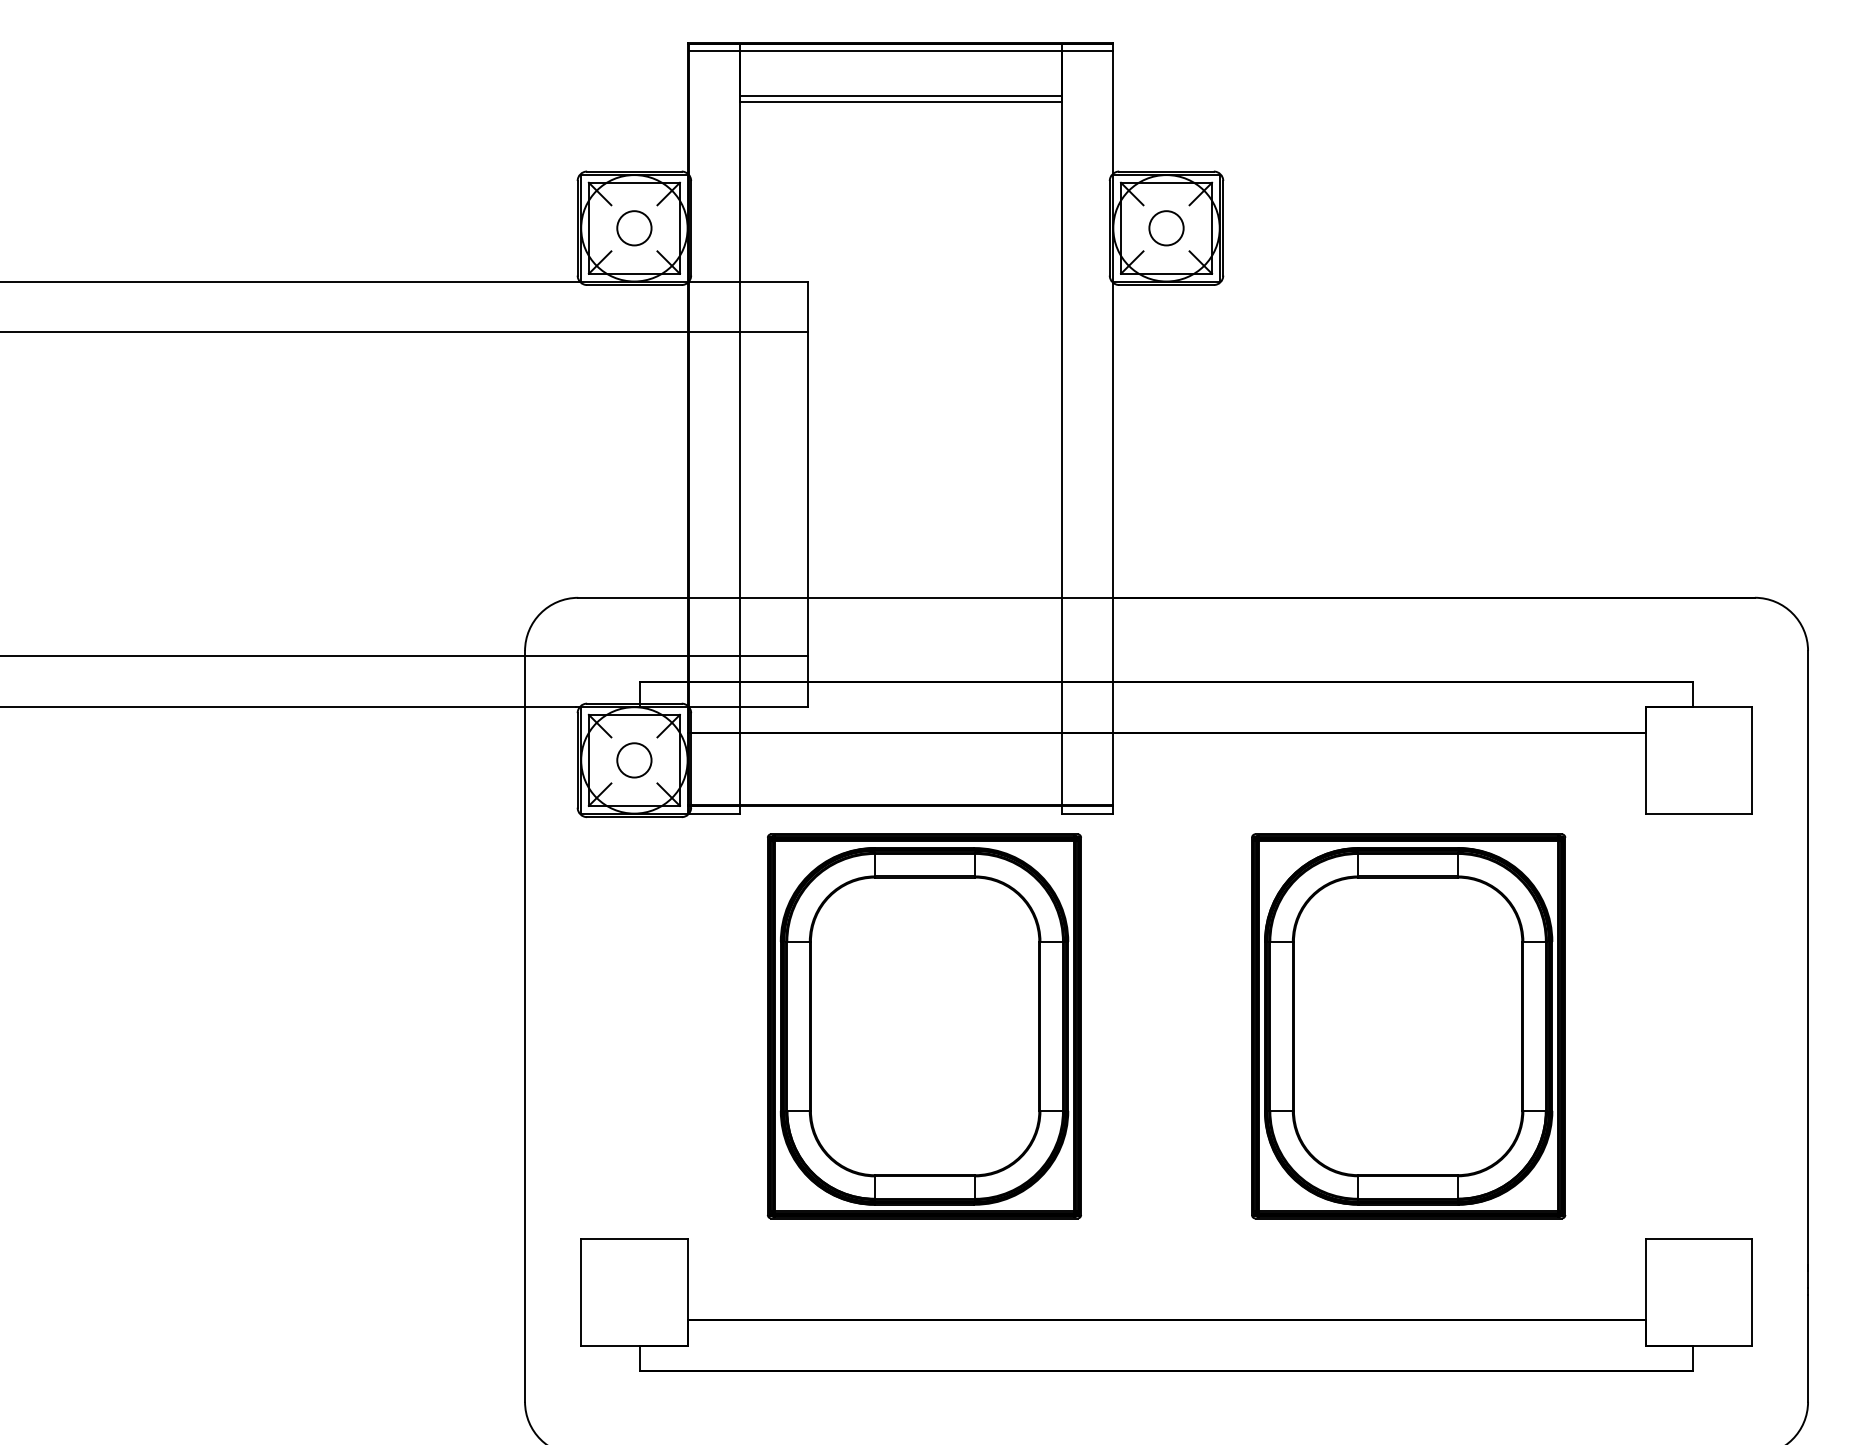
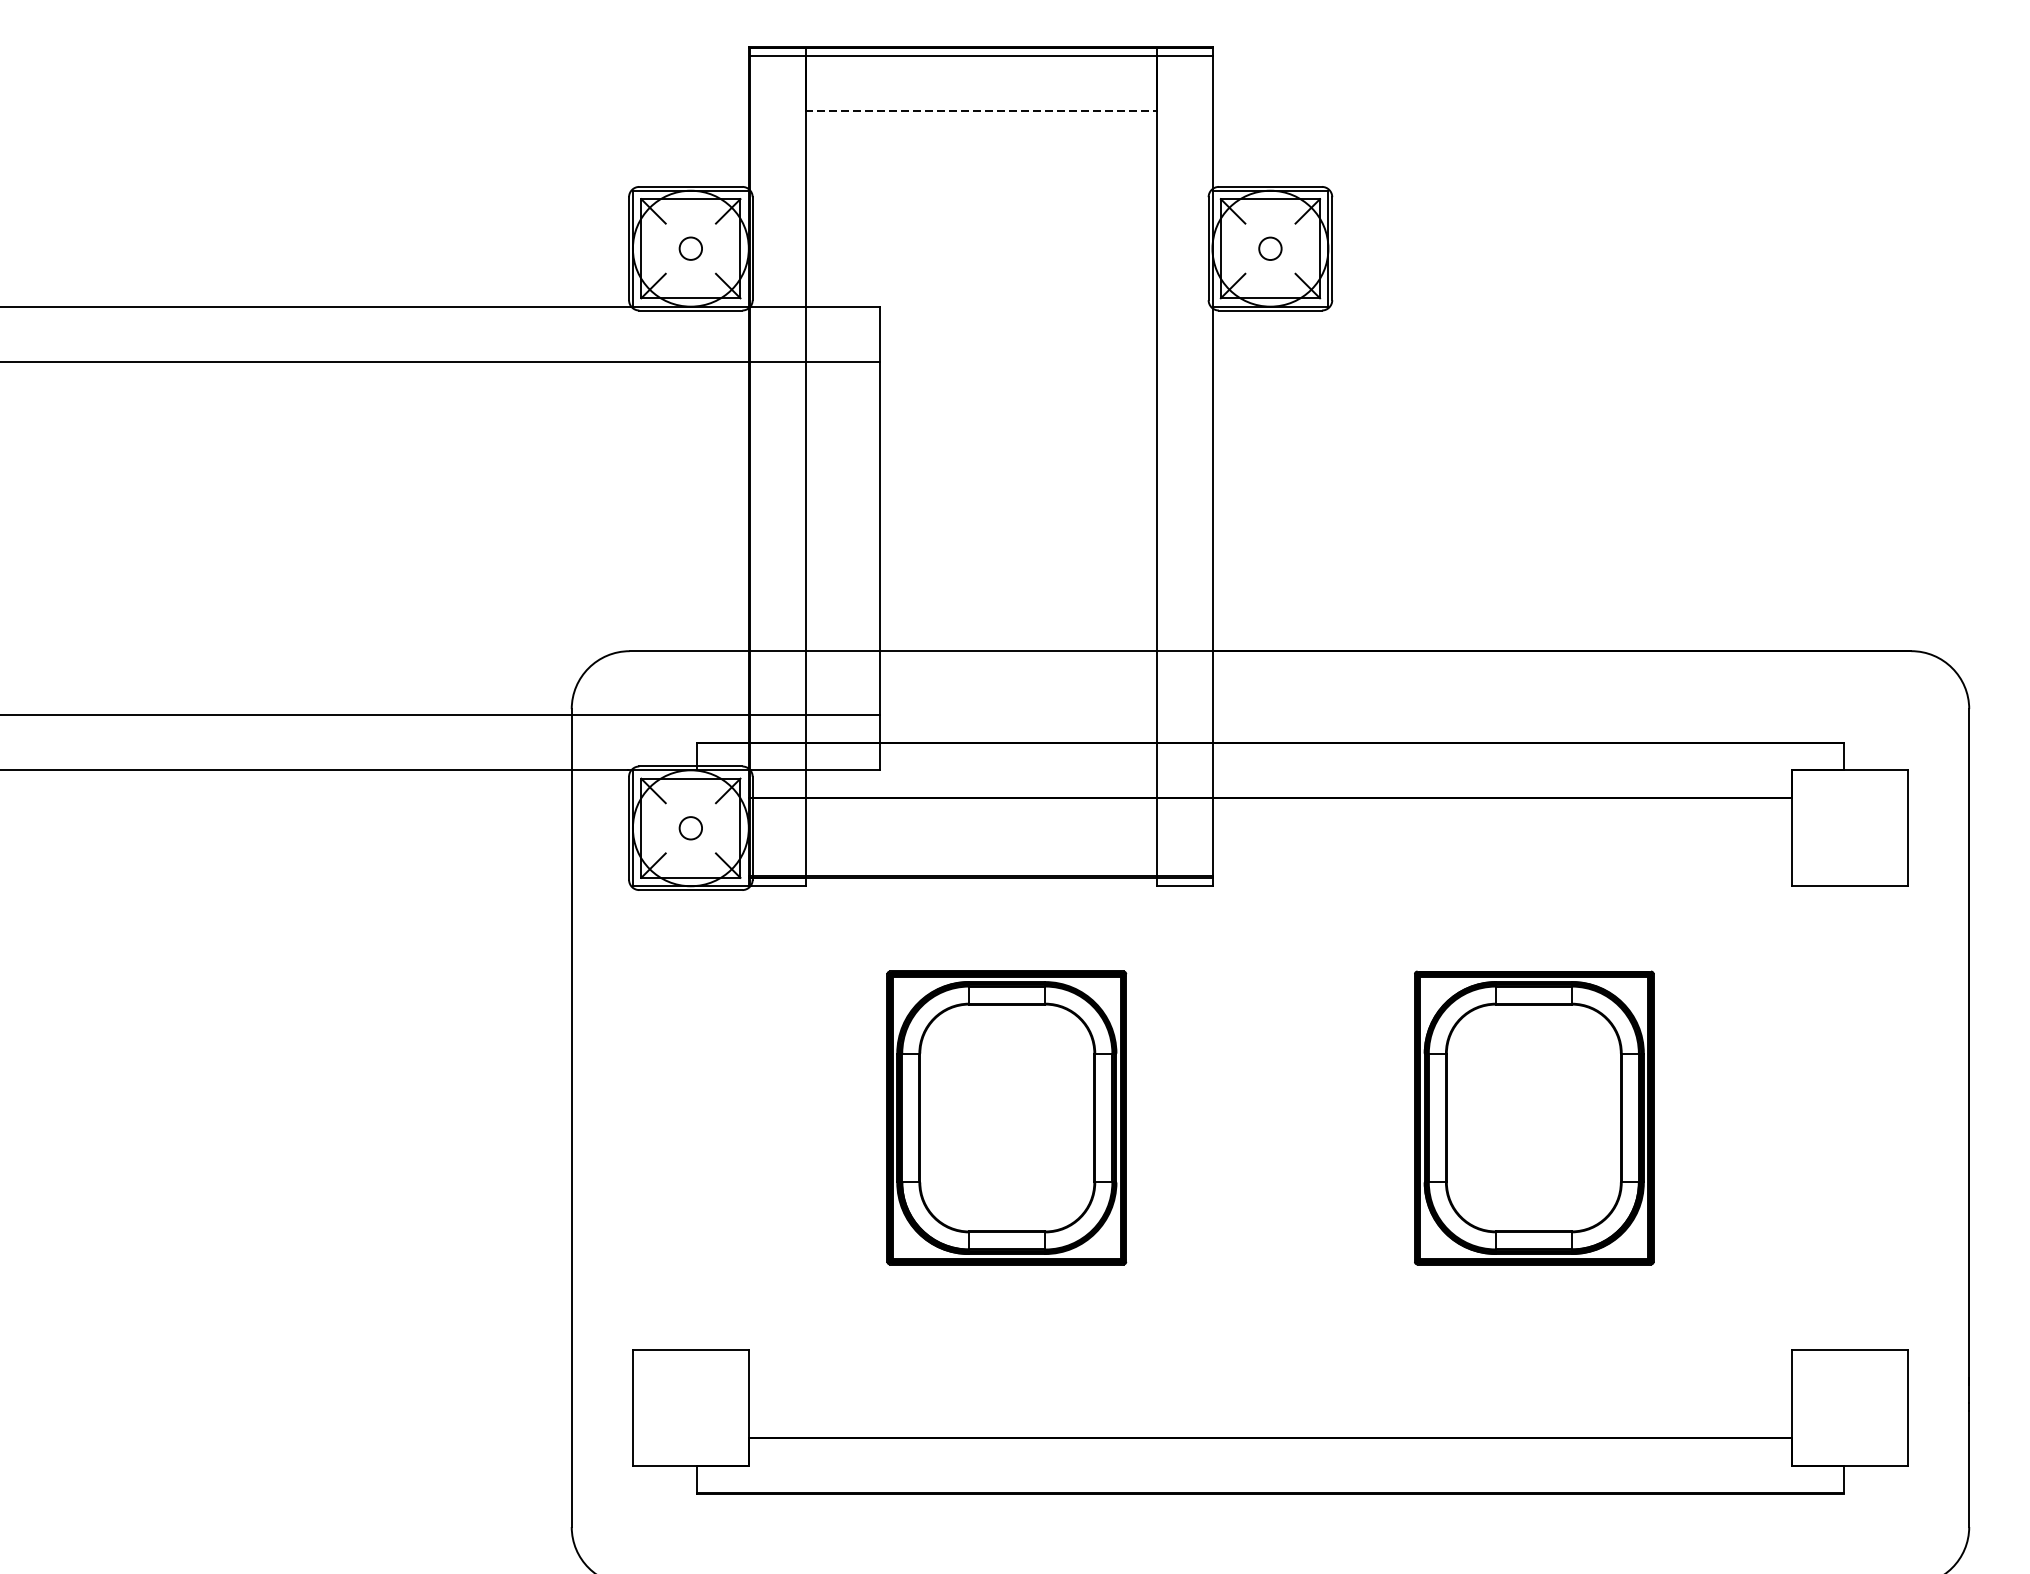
line: (900, 95) -> (980, 104), removed
line: (901, 102) -> (981, 111), solid -> dashed
circle: (634, 228) -> (690, 248), size x0.6
circle: (1166, 228) -> (1270, 248), size x0.6
circle: (634, 760) -> (690, 828), size x0.6
part: (924, 1026) -> (1006, 1118), size x0.7
part: (1408, 1026) -> (1534, 1118), size x0.7

